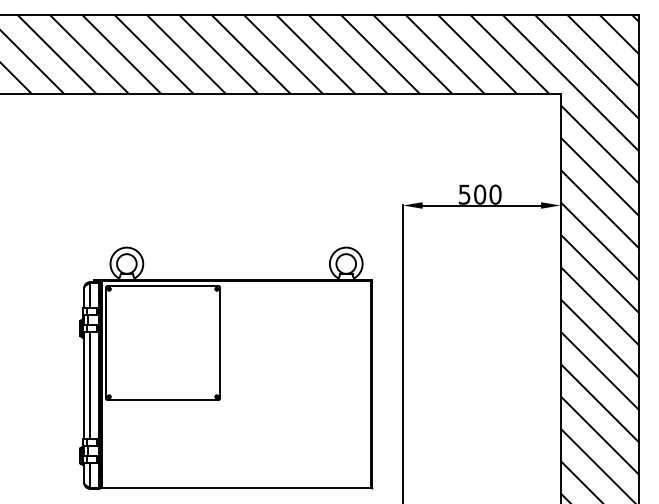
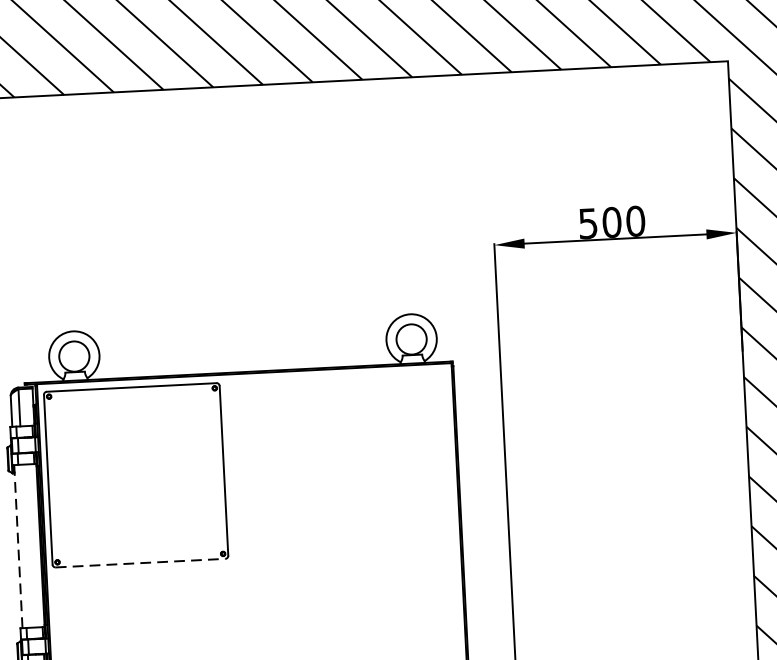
line: (84, 385) -> (18, 546), solid -> dashed
line: (89, 385) -> (26, 546), removed
line: (163, 400) -> (141, 563), solid -> dashed

